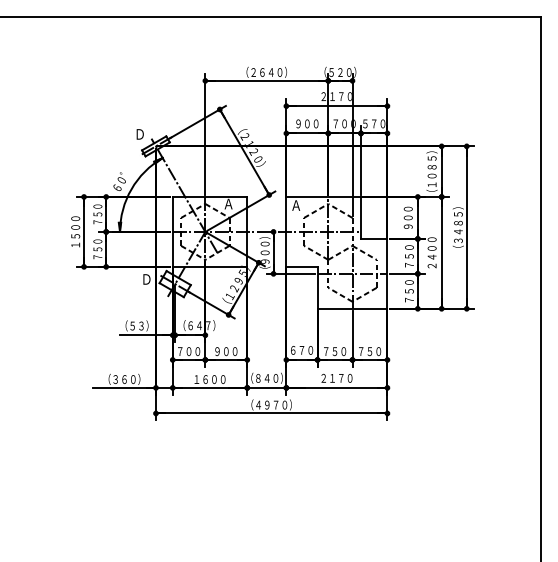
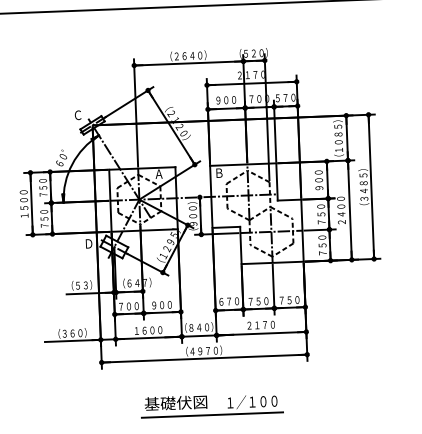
text: (139, 134) -> (77, 115), Ｄ -> Ｃ
text: (296, 205) -> (219, 173), Ａ -> Ｂ
part: (278, 465) -> (212, 404), added

